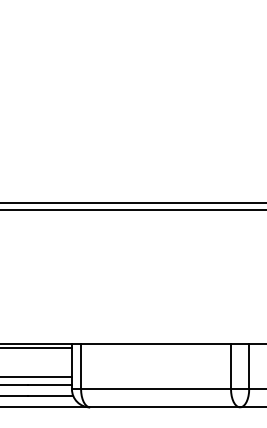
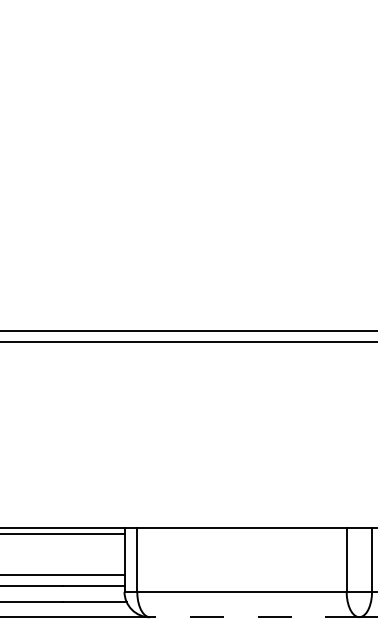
line: (165, 407) -> (254, 617), solid -> dashed

